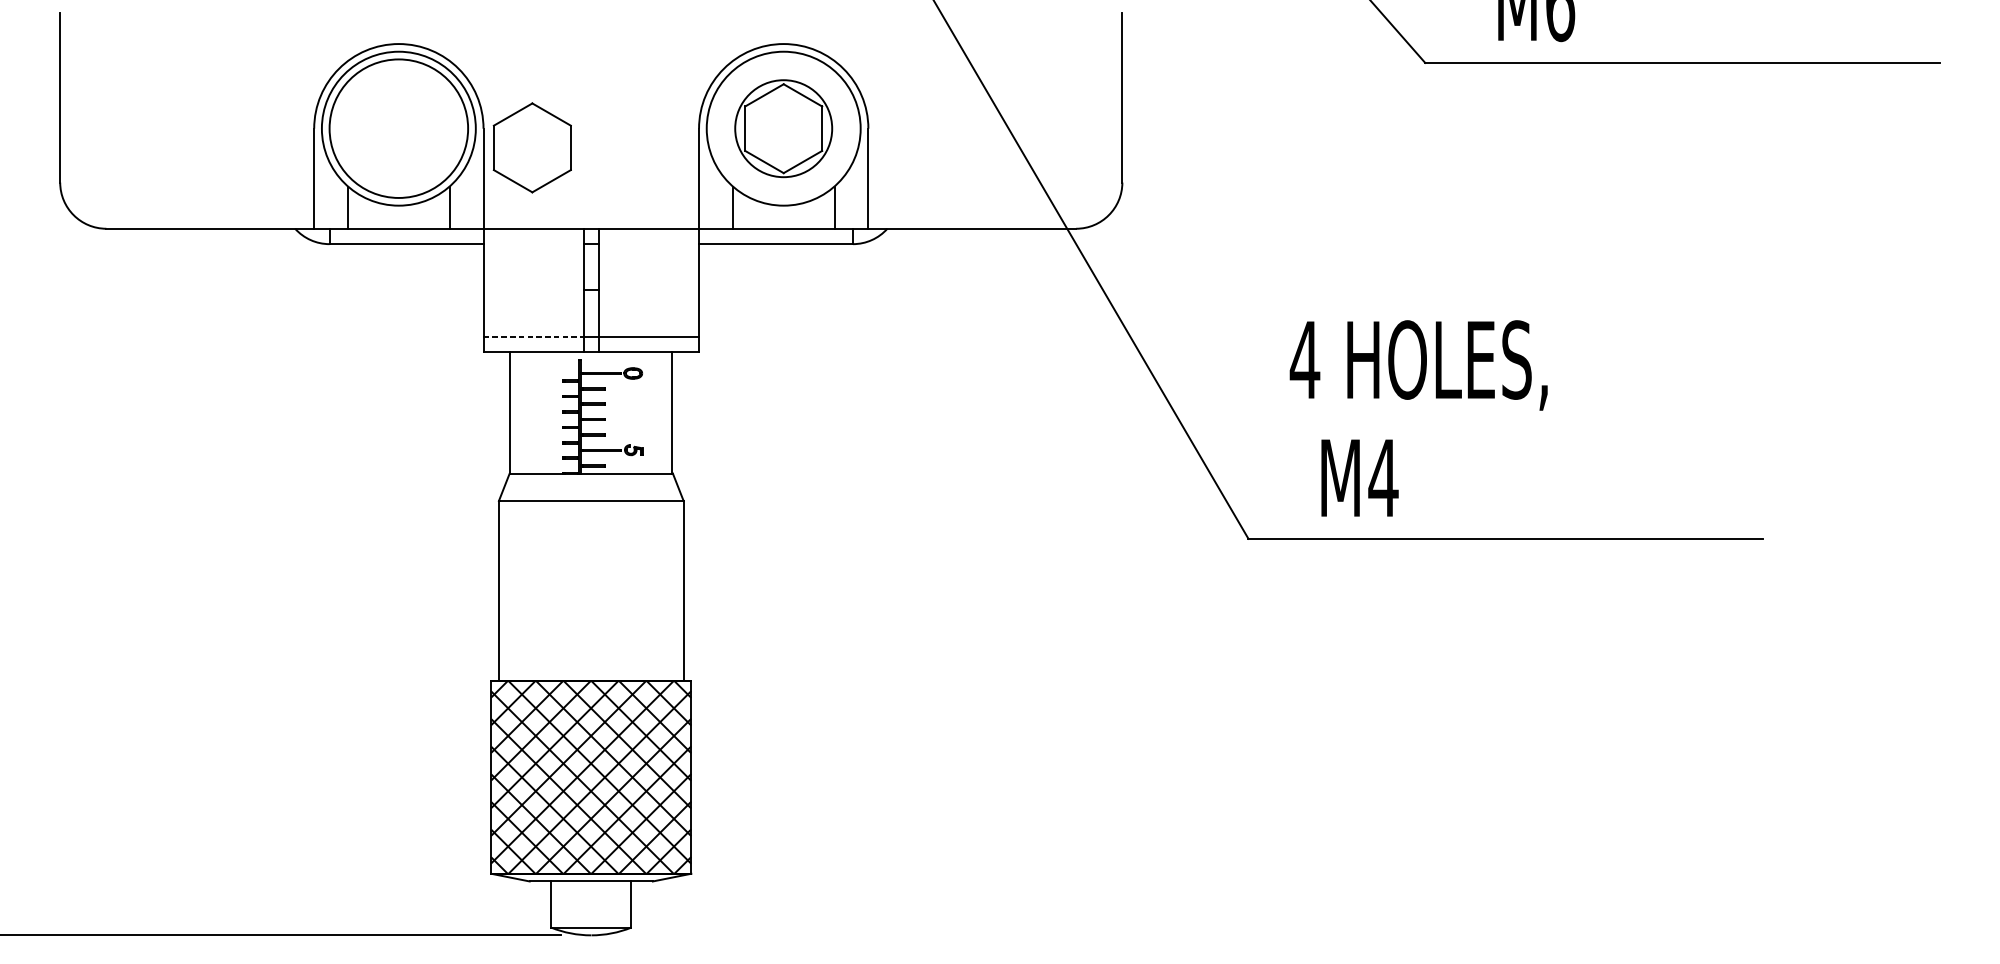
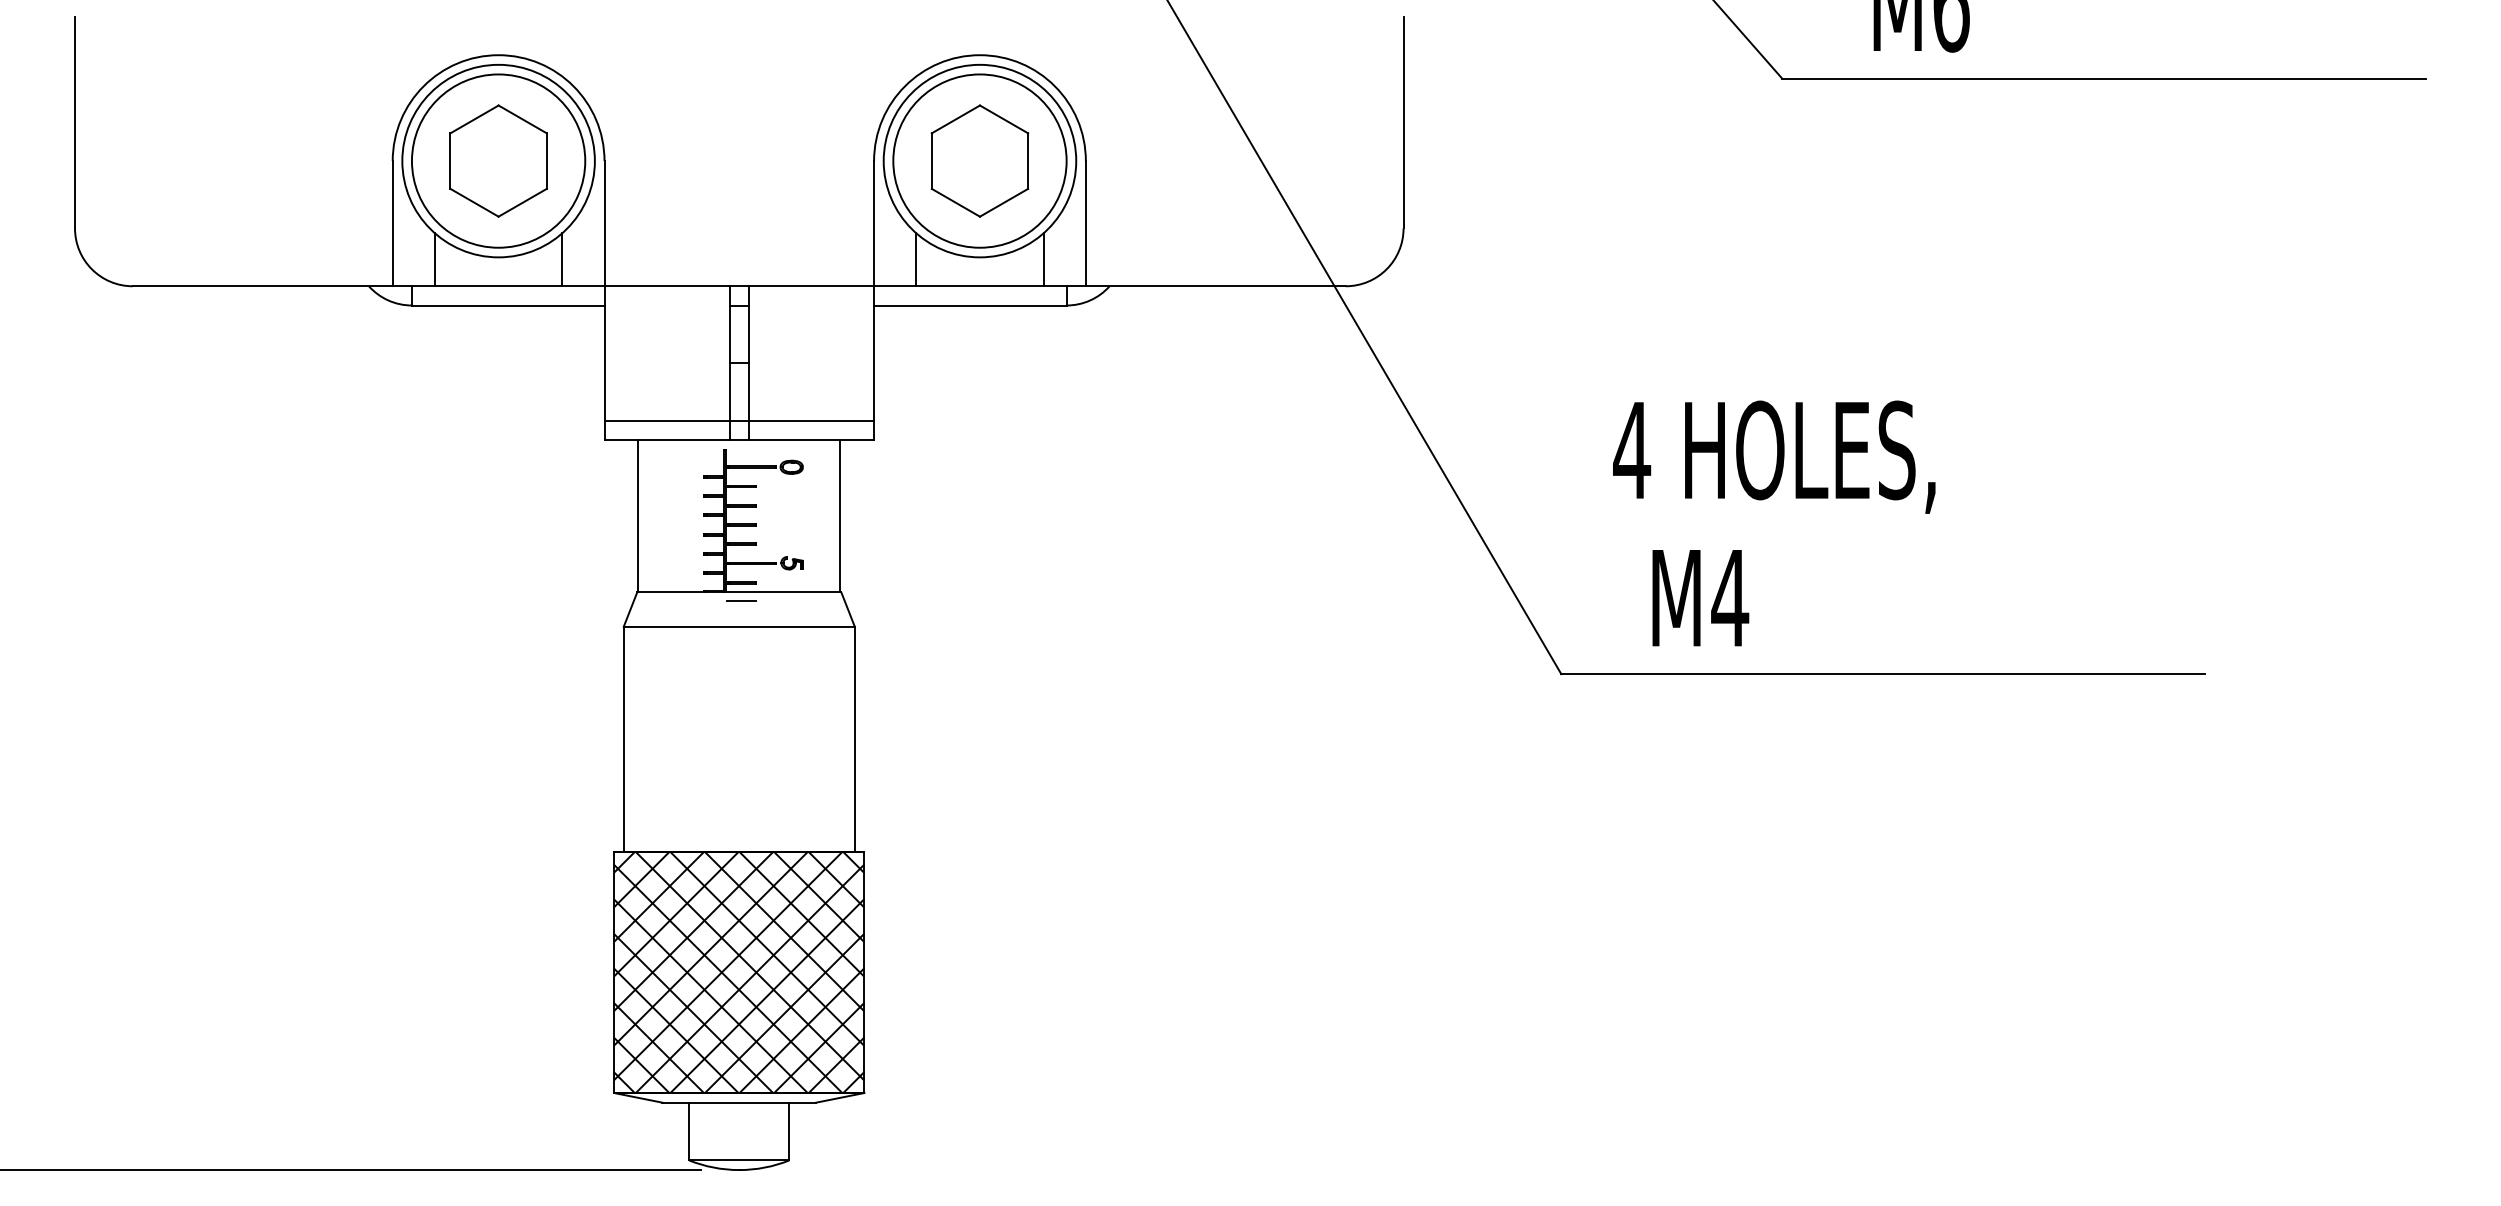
circle: (783, 128) -> (979, 160), size x1.43
part: (532, 147) -> (498, 160), moved
line: (533, 336) -> (667, 421), dashed -> solid
line: (592, 480) -> (740, 601), added

